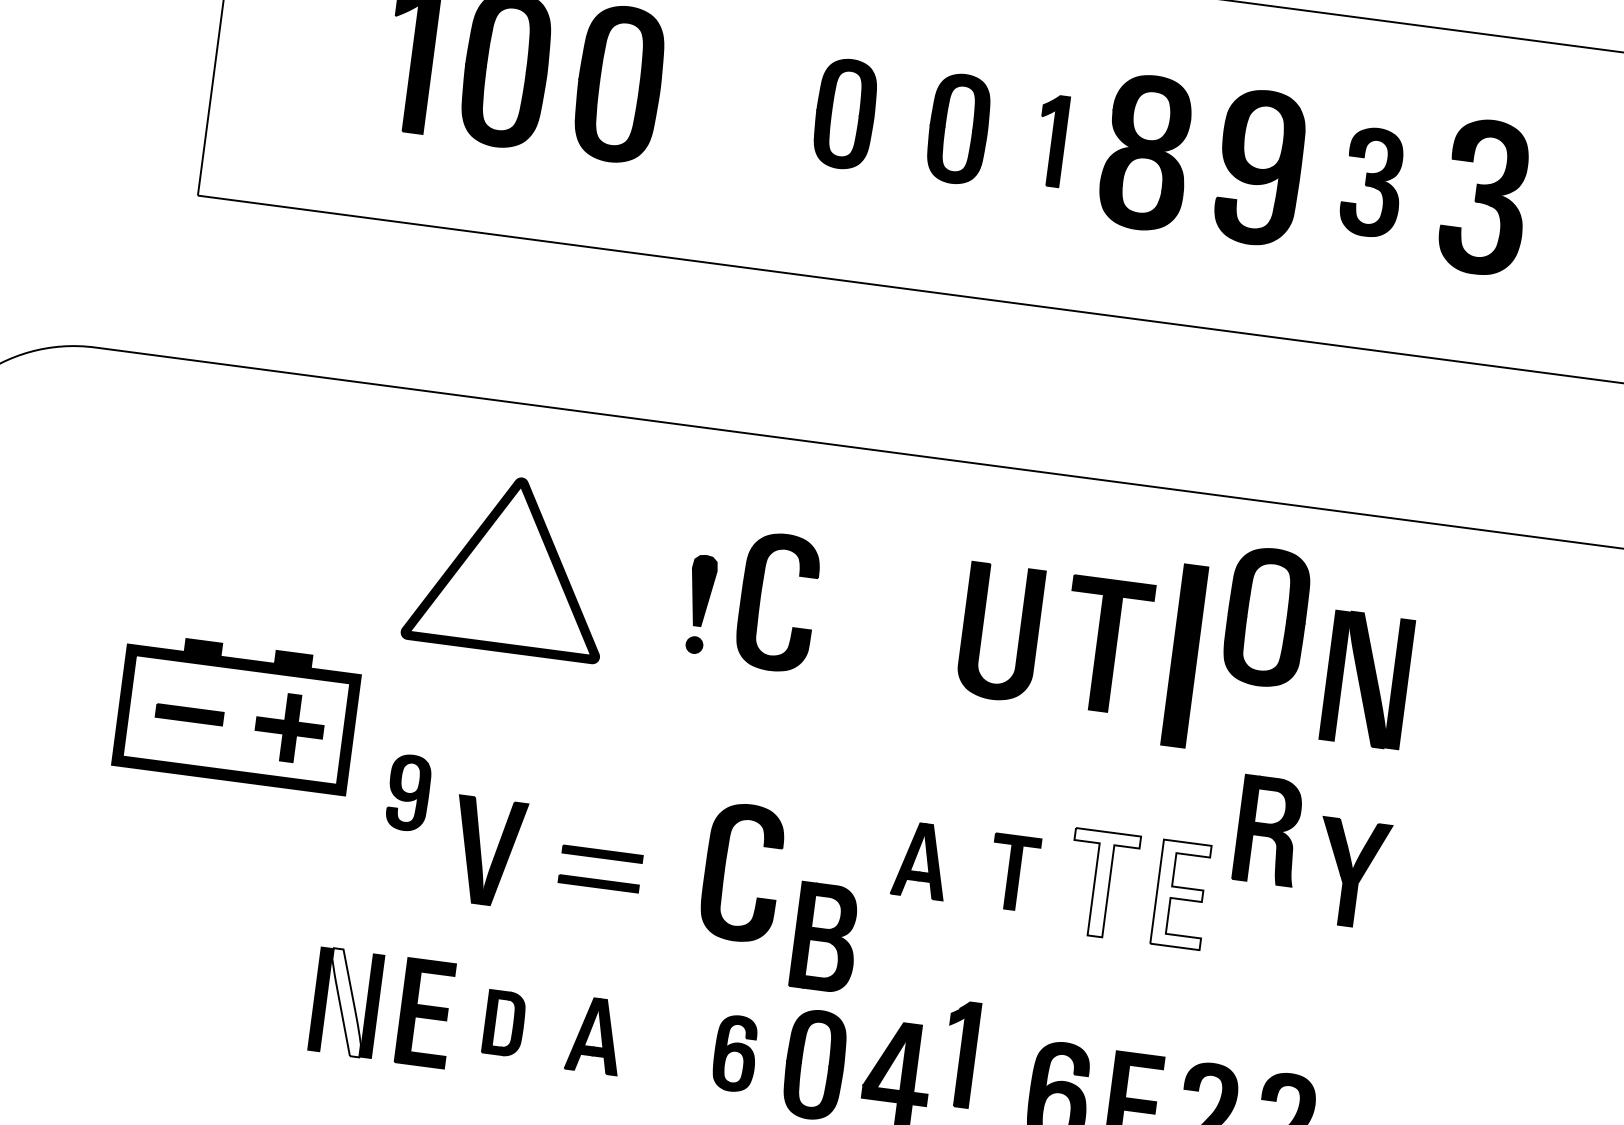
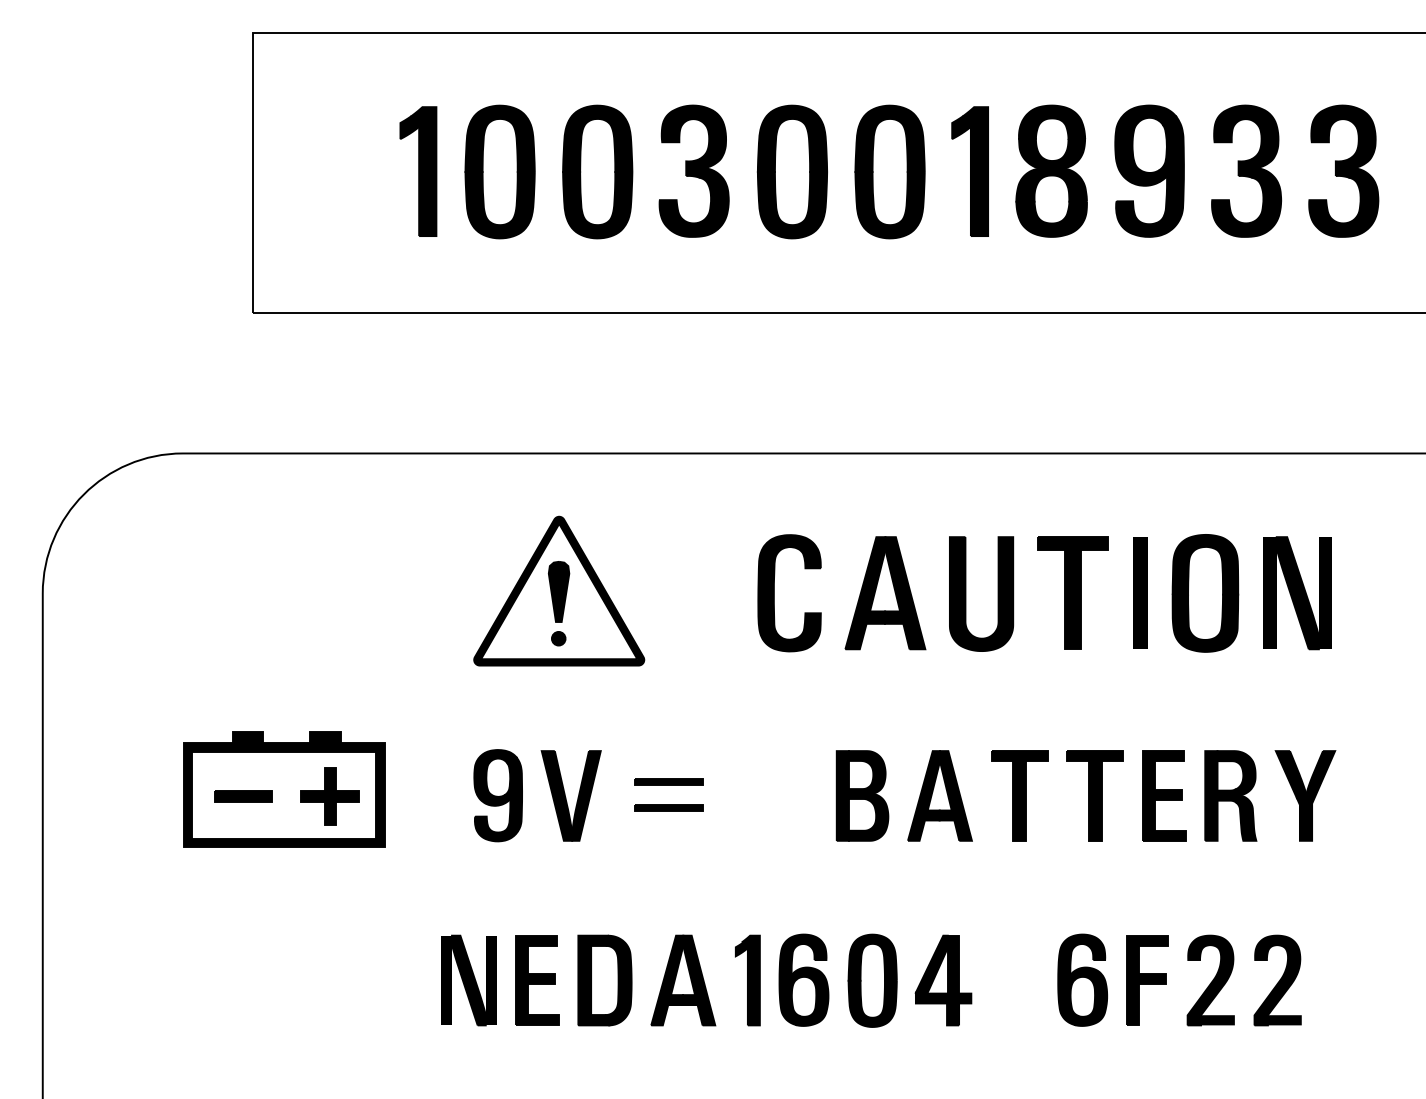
part: (730, 97) -> (693, 170), added
part: (844, 113) -> (791, 171), size x1.43
part: (958, 128) -> (889, 171), size x1.43
part: (1051, 140) -> (969, 171), size x1.67
part: (1372, 181) -> (1246, 170), size x1.43
part: (700, 604) -> (559, 603), moved
part: (889, 617) -> (885, 593), added
part: (1266, 617) -> (1205, 593), moved
part: (1185, 655) -> (1140, 592), size x0.71
part: (237, 713) -> (284, 789), moved
part: (408, 792) -> (497, 795), size x1.43
part: (1268, 830) -> (1230, 795), moved
part: (486, 851) -> (570, 795), moved
part: (601, 858) -> (668, 785), moved
part: (920, 859) -> (939, 795), size x1.43
part: (724, 870) -> (774, 826), removed
part: (1013, 872) -> (1019, 795), size x1.43
part: (1351, 872) -> (1305, 795), moved
fill: (1101, 883) -> (1095, 795), added
fill: (1181, 894) -> (1164, 795), added
part: (825, 937) -> (862, 795), moved
fill: (346, 1002) -> (468, 980), added
part: (503, 1023) -> (604, 980), size x1.67
part: (595, 1035) -> (683, 980), size x1.43
part: (734, 1052) -> (803, 979), size x1.43
part: (960, 1054) -> (747, 980), moved

